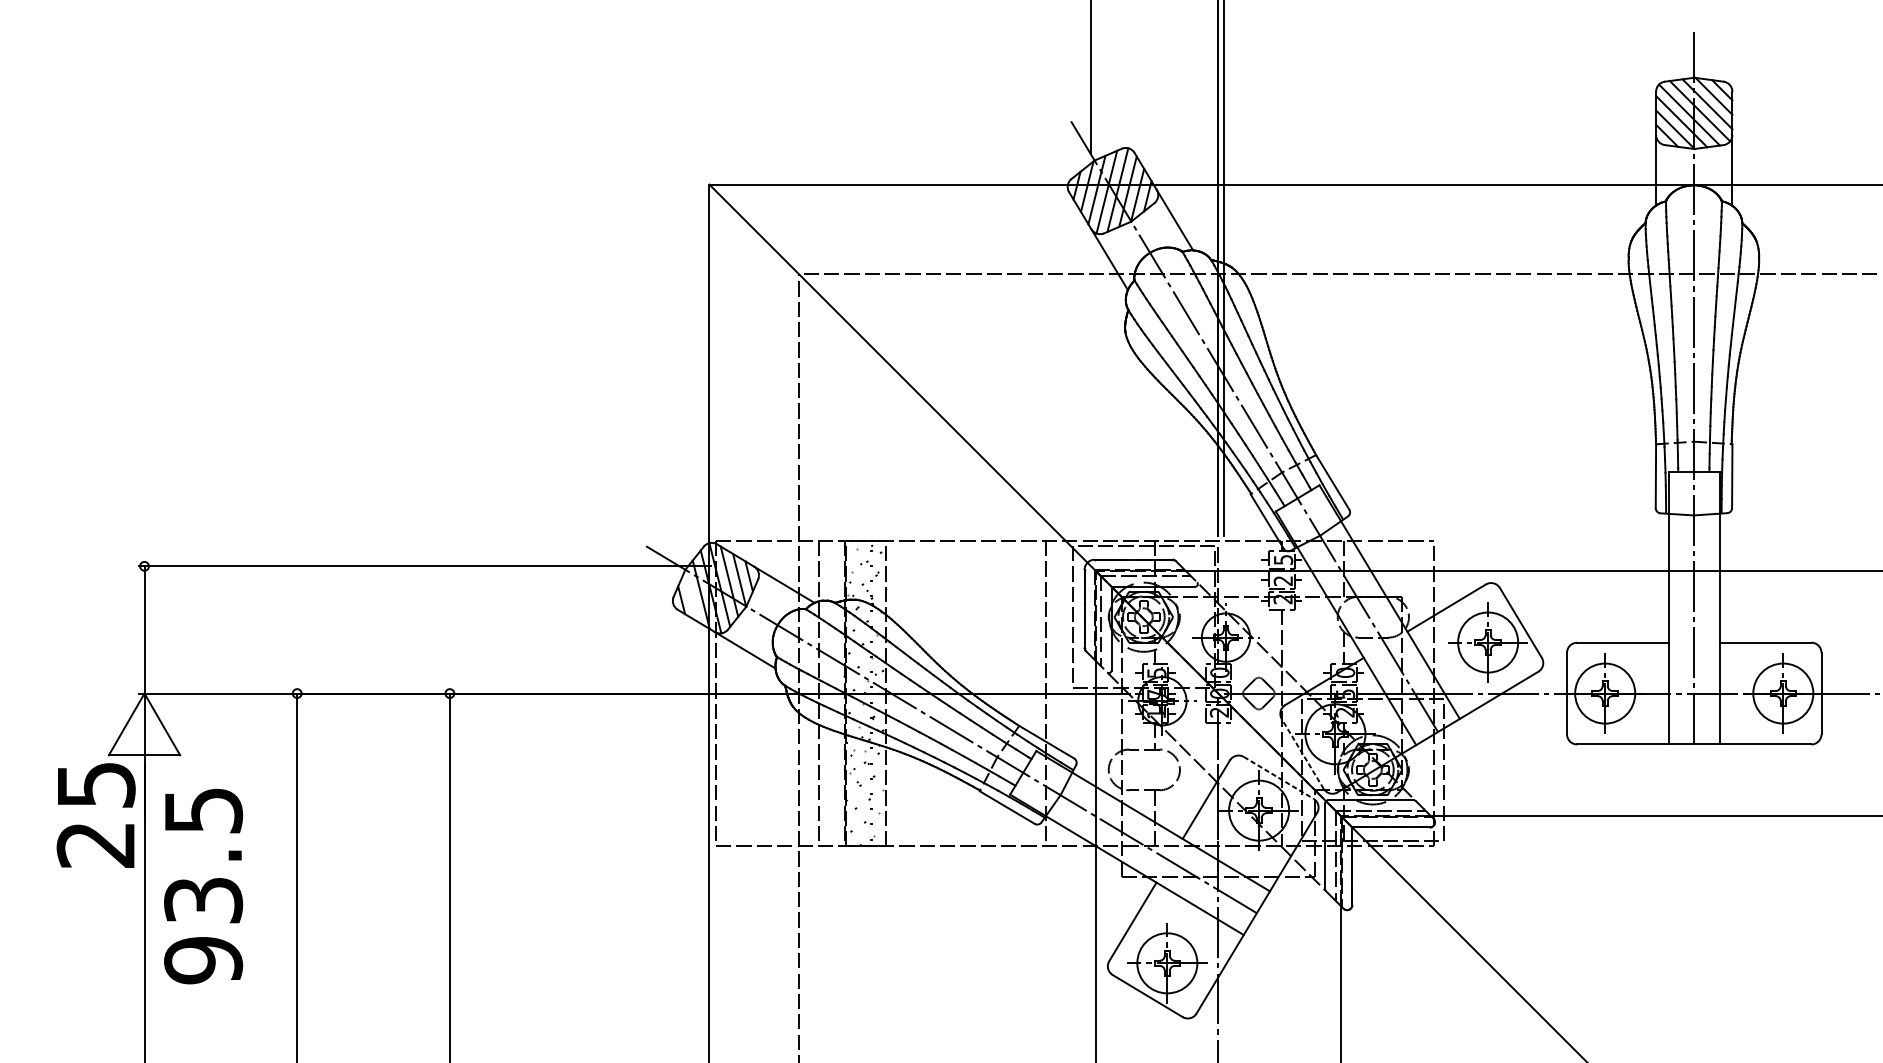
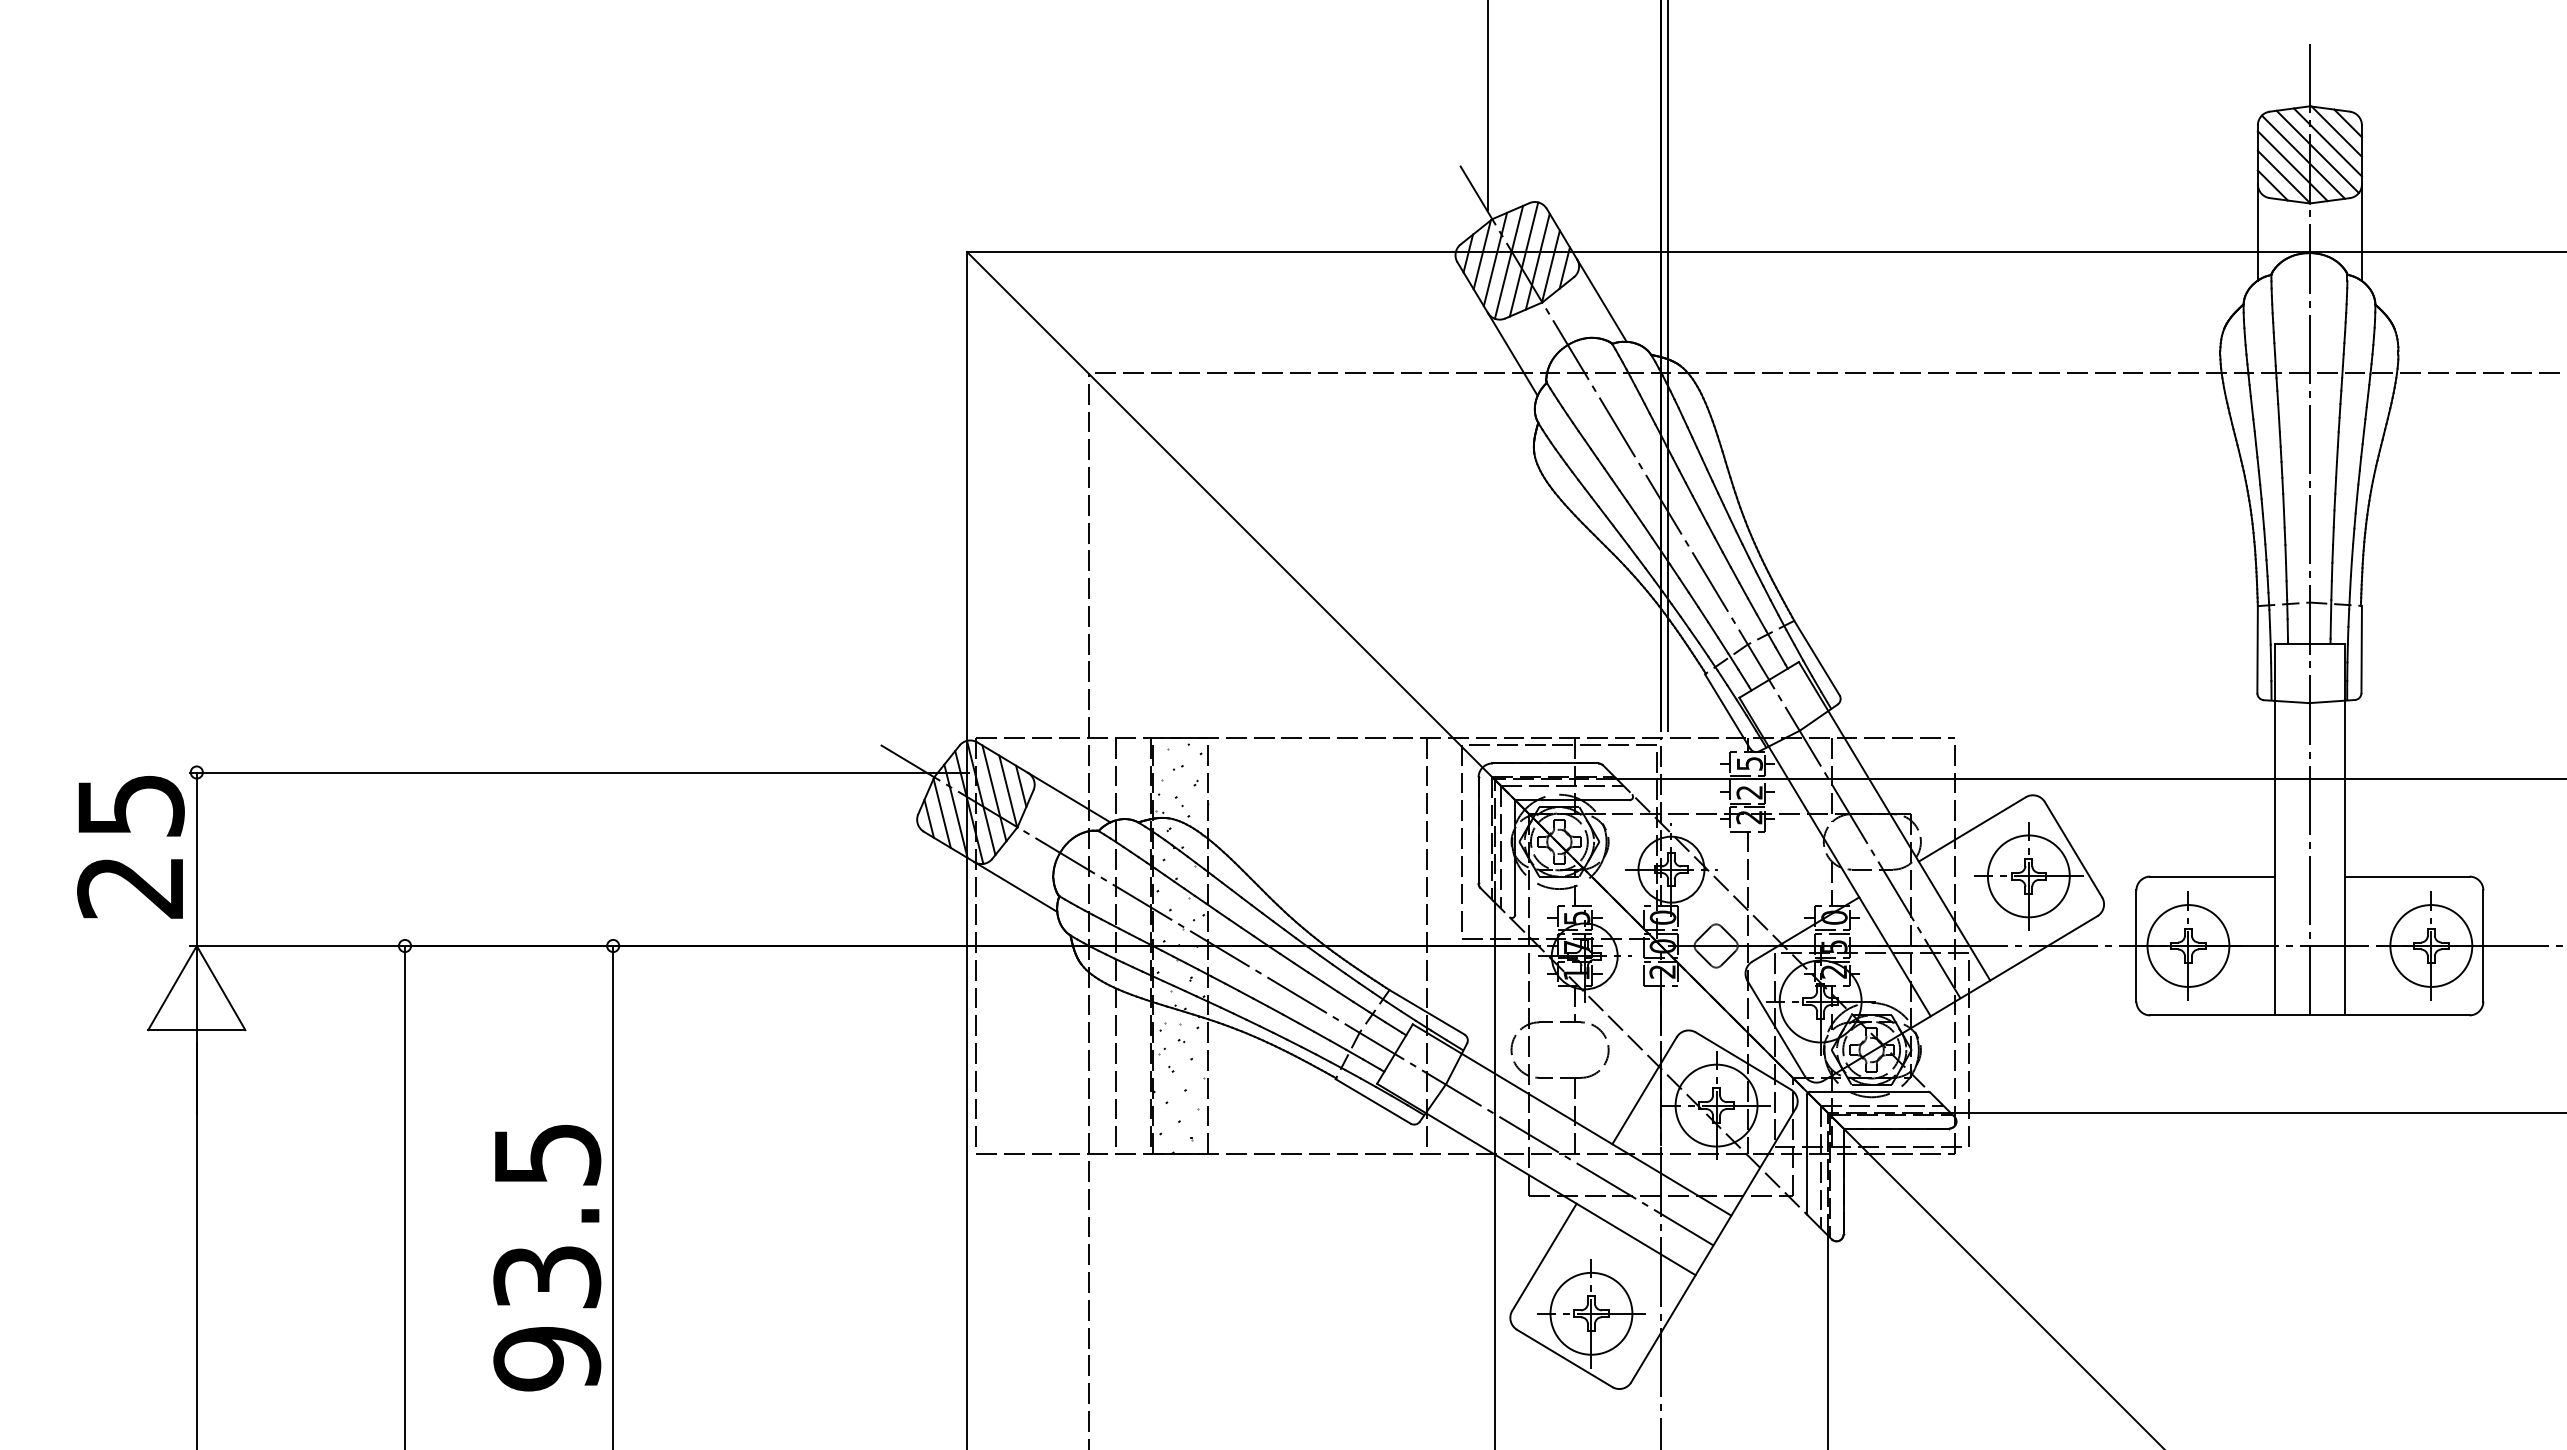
line: (690, 595) -> (941, 812), added
line: (1303, 754) -> (1776, 1028), dashed -> solid
line: (1278, 778) -> (1743, 1061), dashed -> solid
text: (95, 815) -> (130, 847), moved
text: (203, 886) -> (547, 1258), moved

